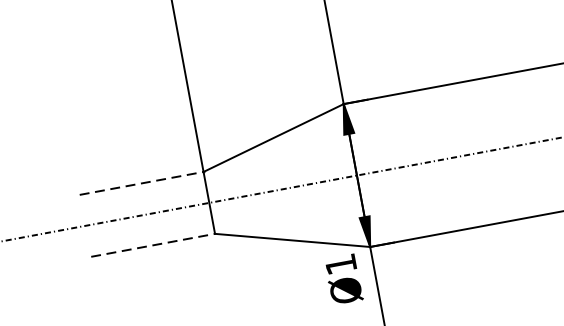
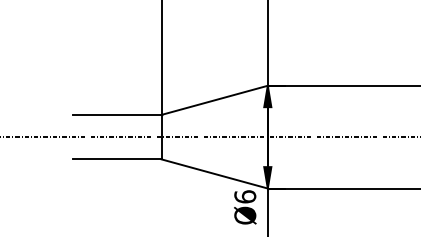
line: (142, 182) -> (117, 114), dashed -> solid
line: (153, 245) -> (117, 159), dashed -> solid
text: (341, 263) -> (245, 196), Ø1 -> Ø6

